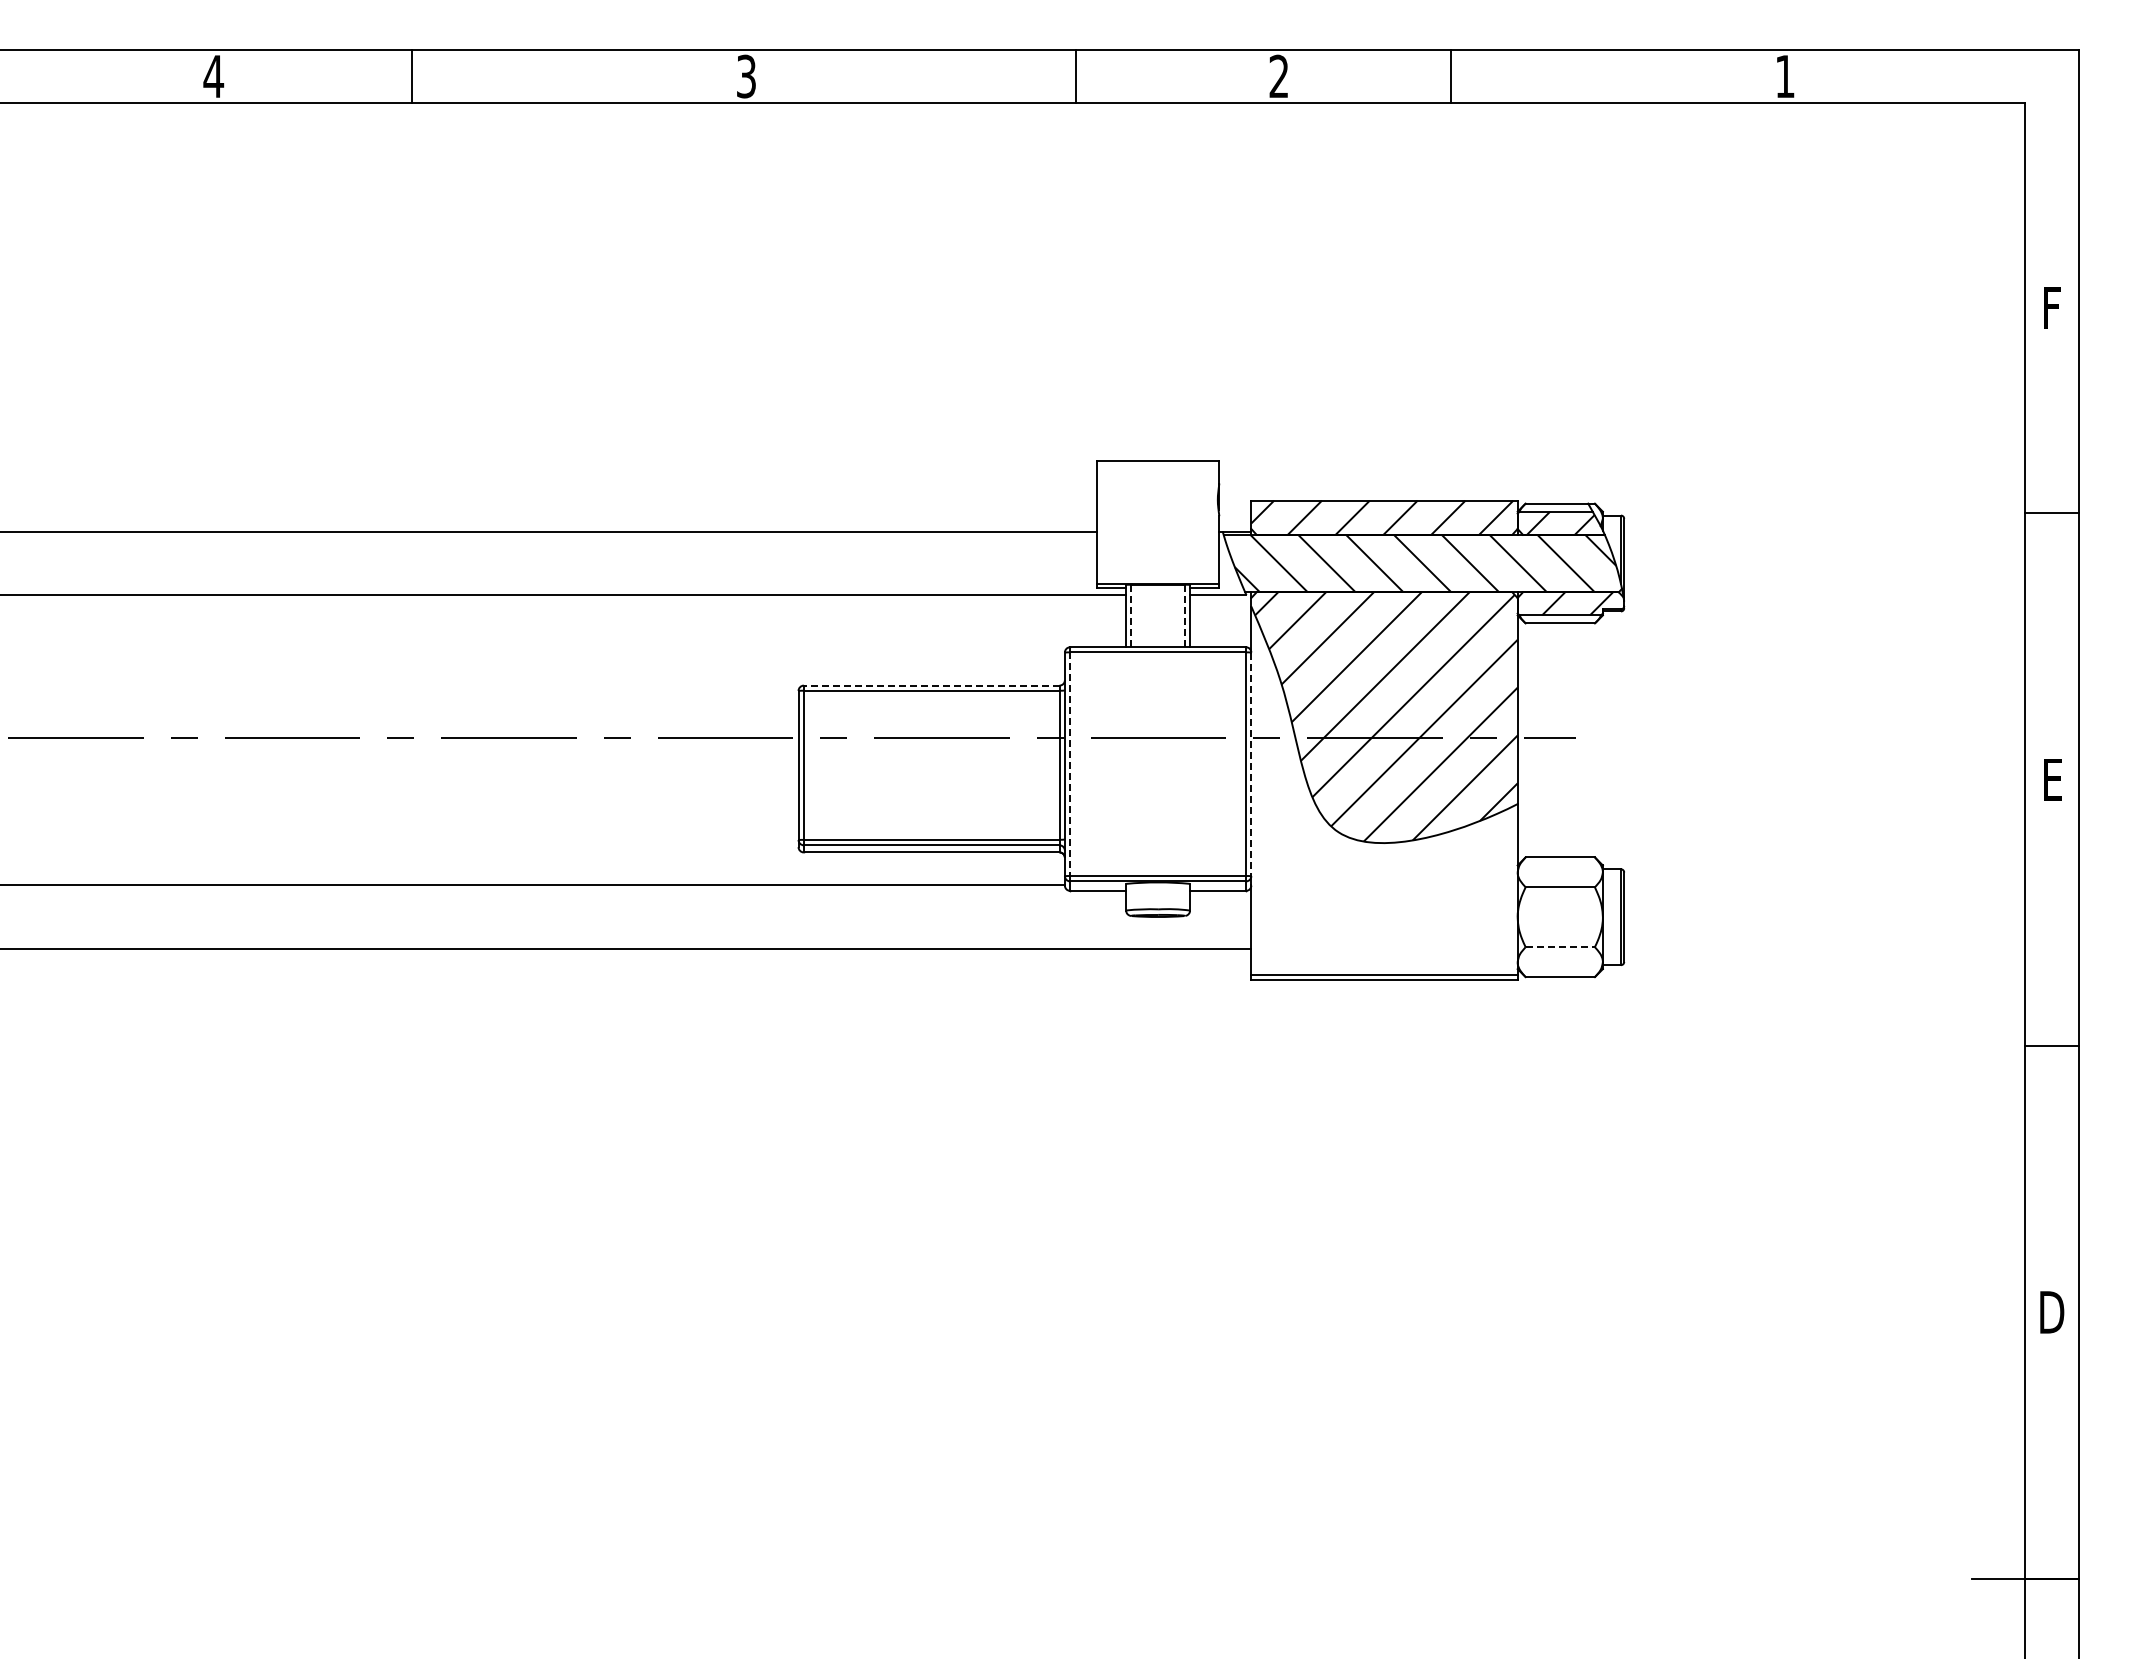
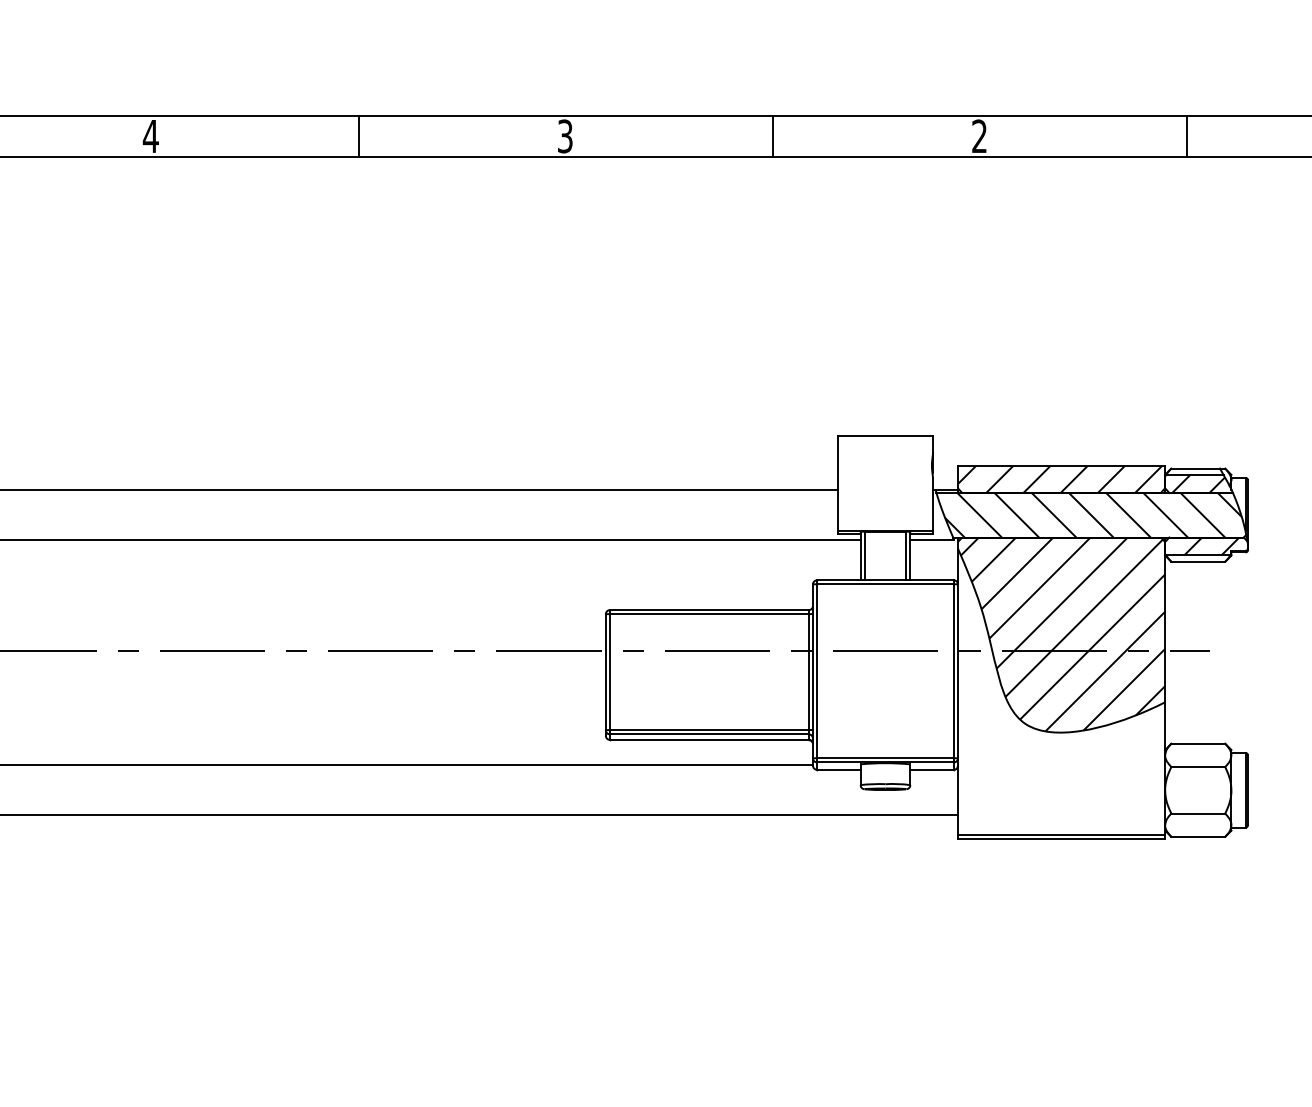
line: (411, 76) -> (358, 136), moved
line: (1076, 76) -> (773, 136), moved
line: (1451, 76) -> (1187, 136), moved
line: (1184, 615) -> (906, 555), dashed -> solid
line: (1131, 616) -> (864, 556), dashed -> solid
line: (931, 685) -> (709, 610), dashed -> solid
line: (1070, 764) -> (817, 671), dashed -> solid
line: (1251, 764) -> (958, 671), dashed -> solid
line: (1560, 947) -> (1198, 813), dashed -> solid

